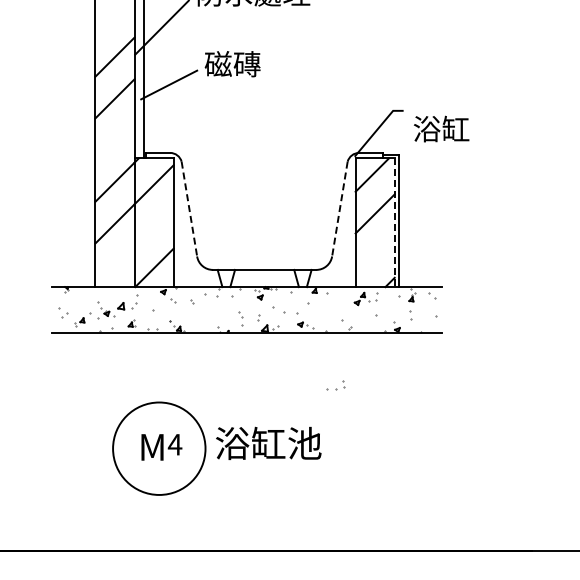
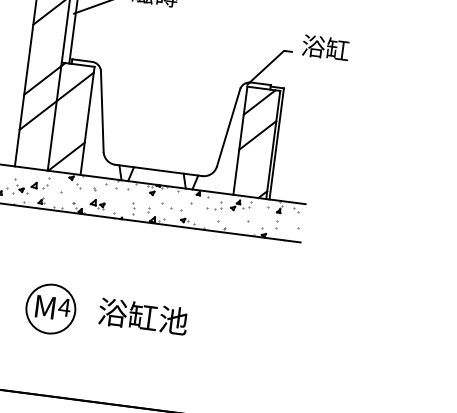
text: (441, 128) -> (325, 47), moved
line: (189, 209) -> (102, 111), dashed -> solid
line: (339, 209) -> (228, 127), dashed -> solid
line: (394, 223) -> (272, 145), dashed -> solid
part: (198, 318) -> (98, 204), added
part: (335, 385) -> (214, 205), moved
circle: (159, 448) -> (51, 308), size x0.62

